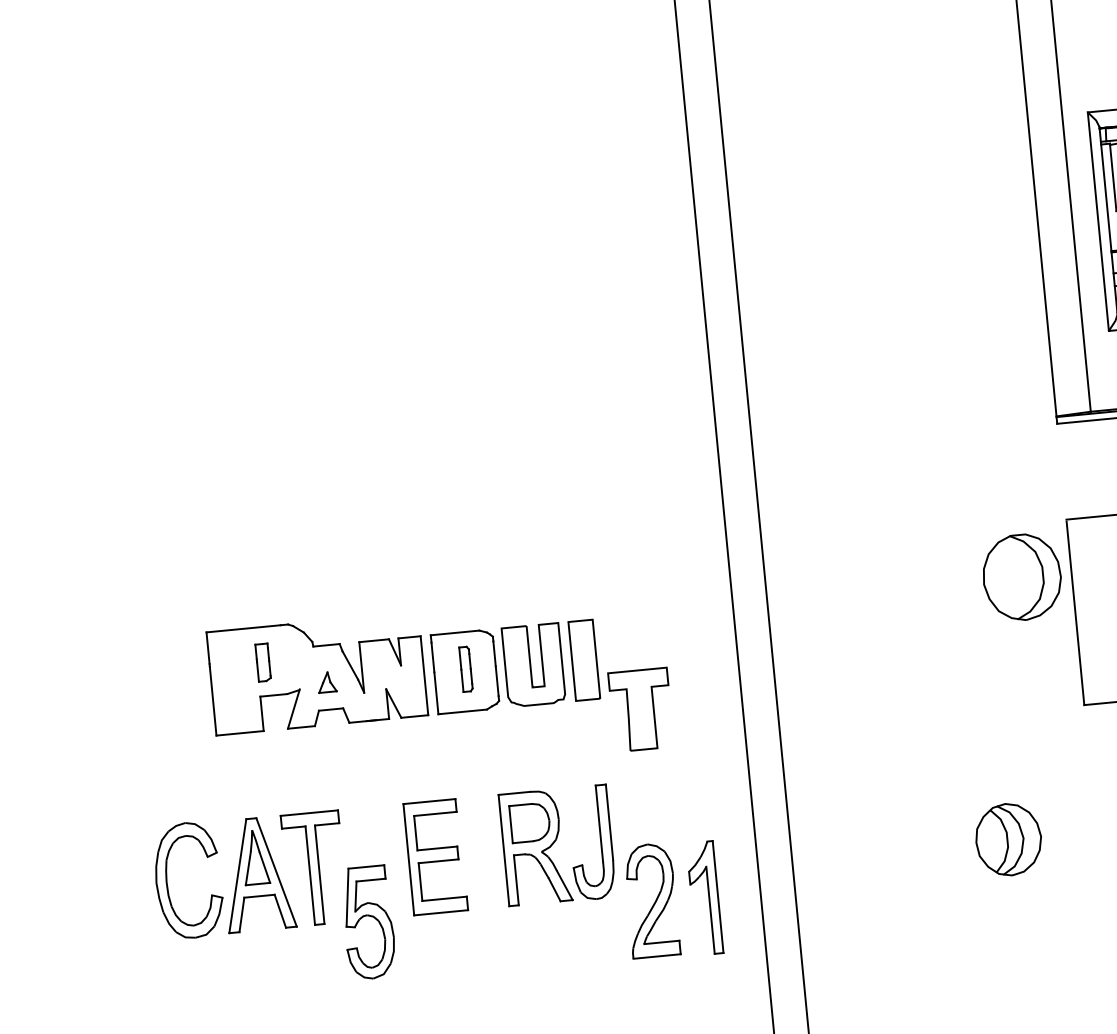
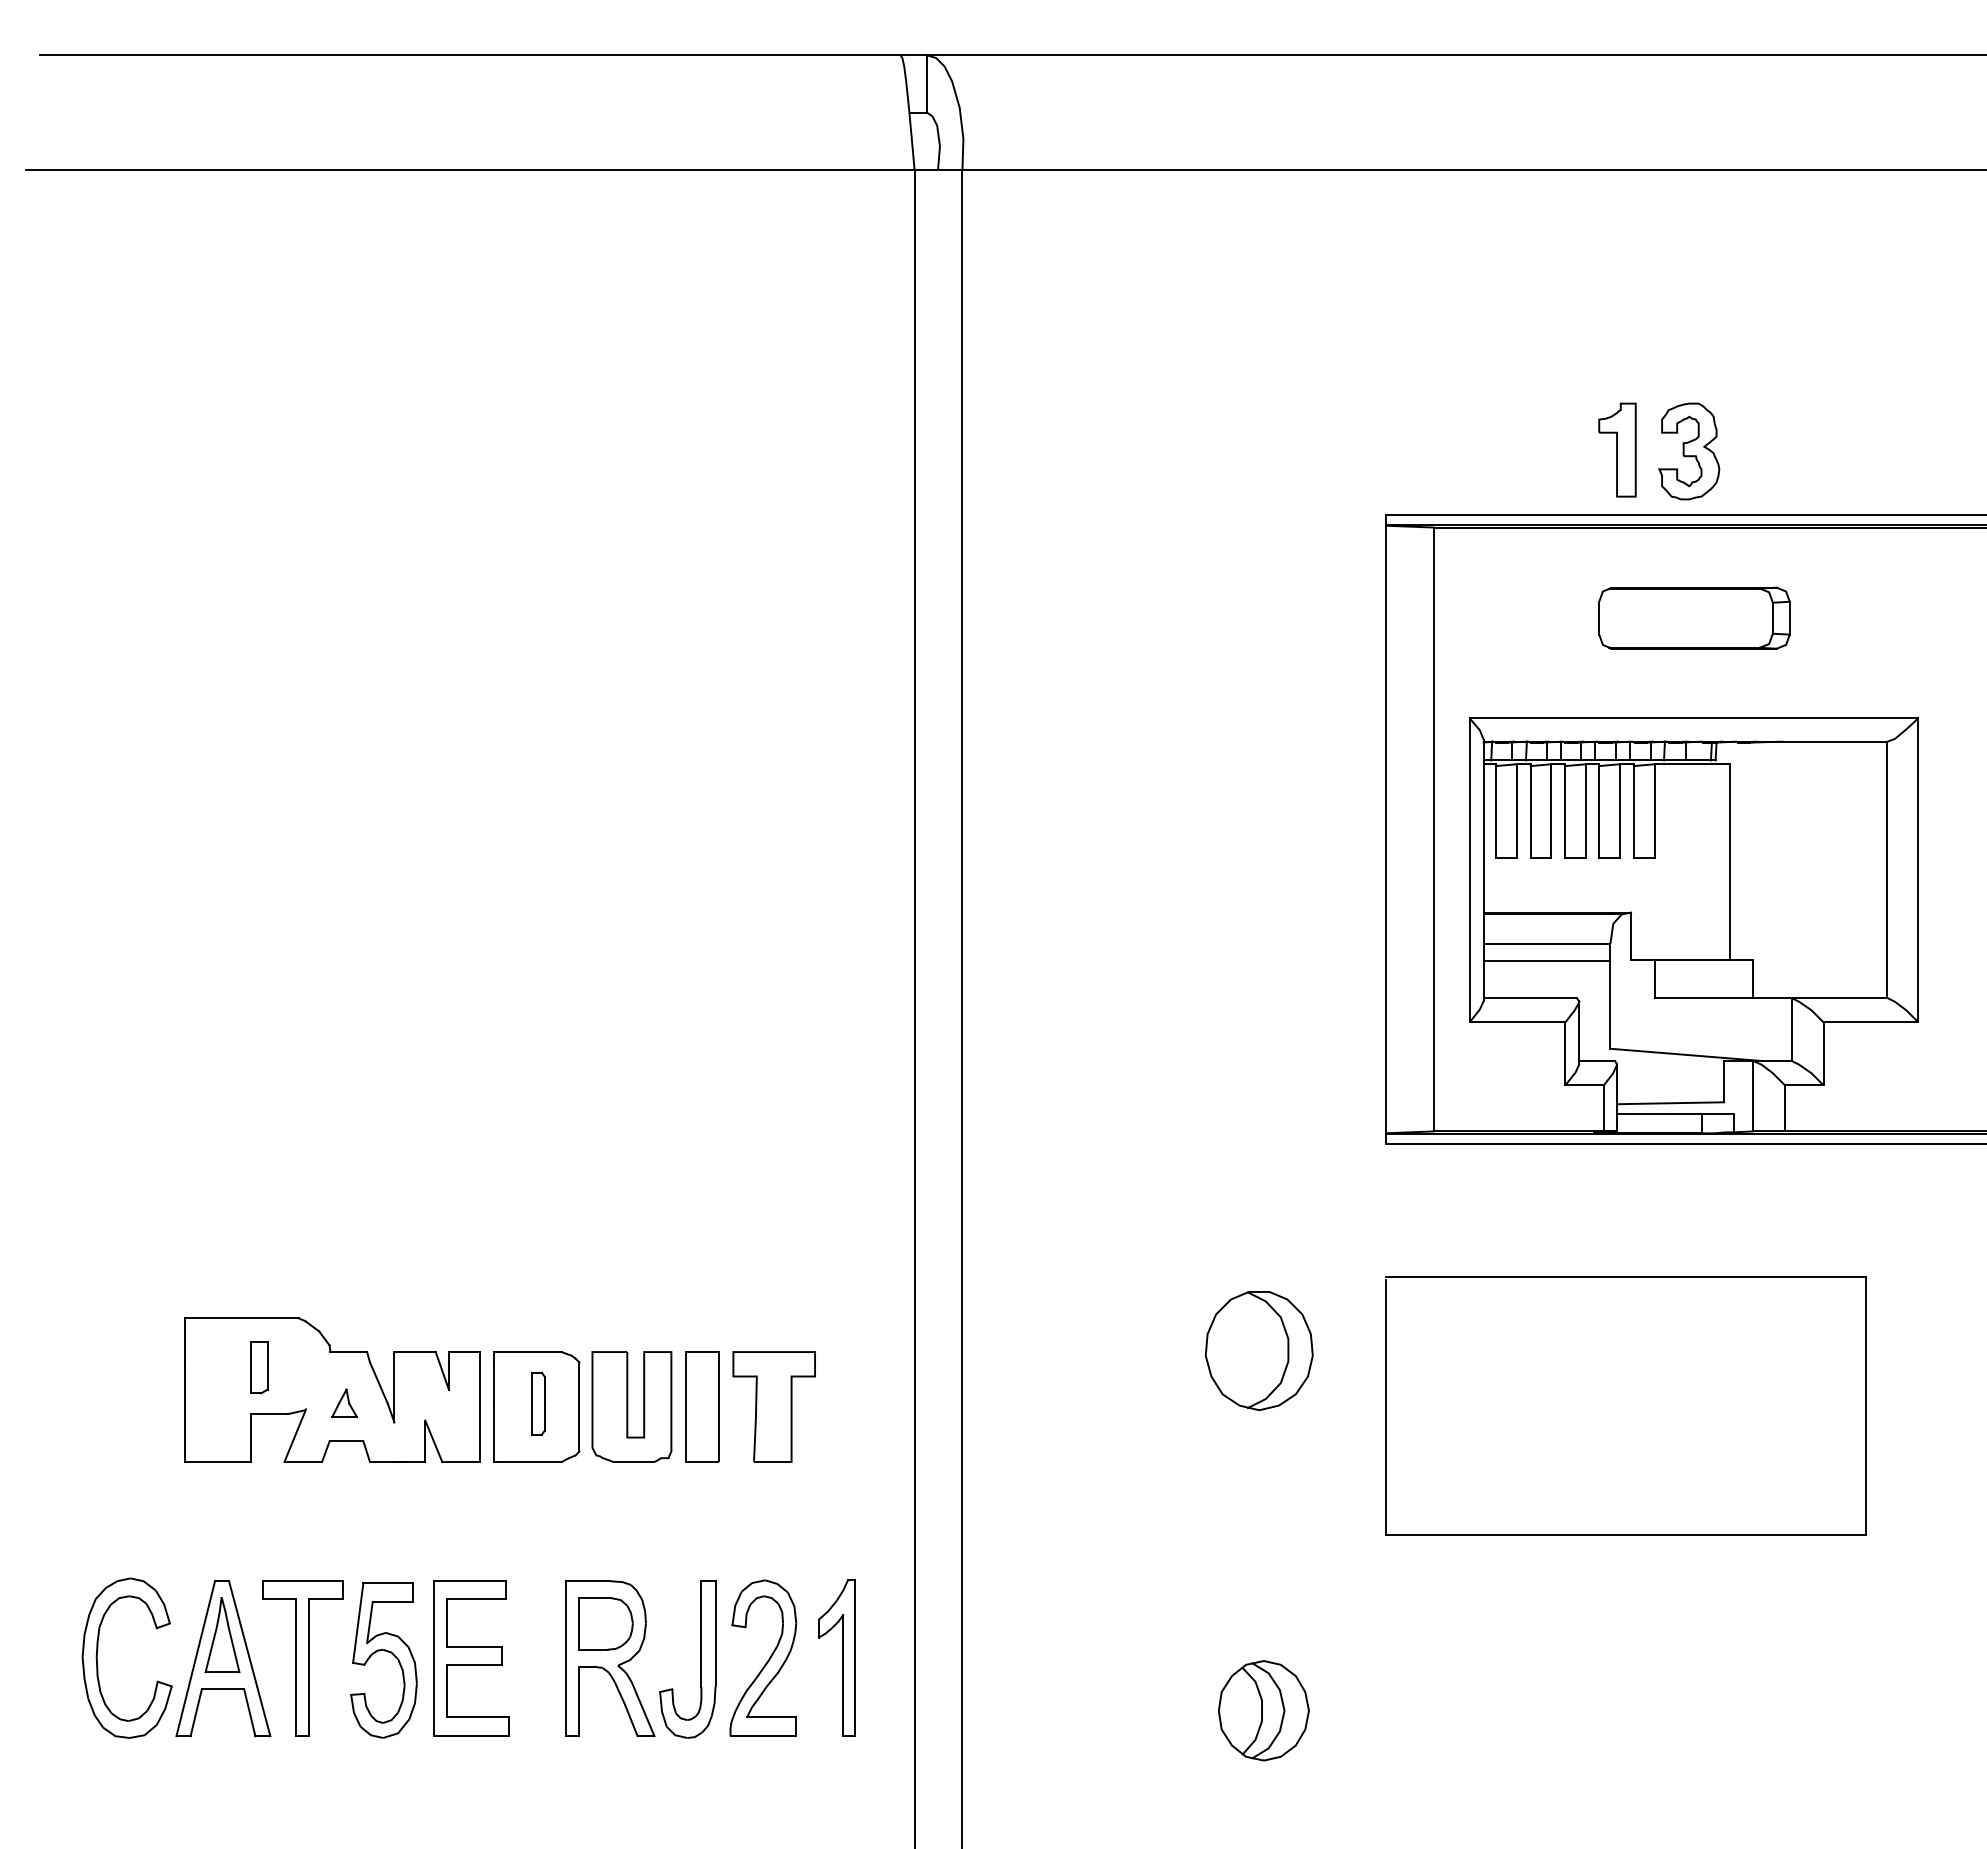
part: (1021, 577) -> (1258, 1350), moved
part: (640, 709) -> (773, 1406), moved
part: (704, 897) -> (836, 1657), moved
part: (651, 899) -> (763, 1657), moved
part: (370, 916) -> (387, 1652), moved

